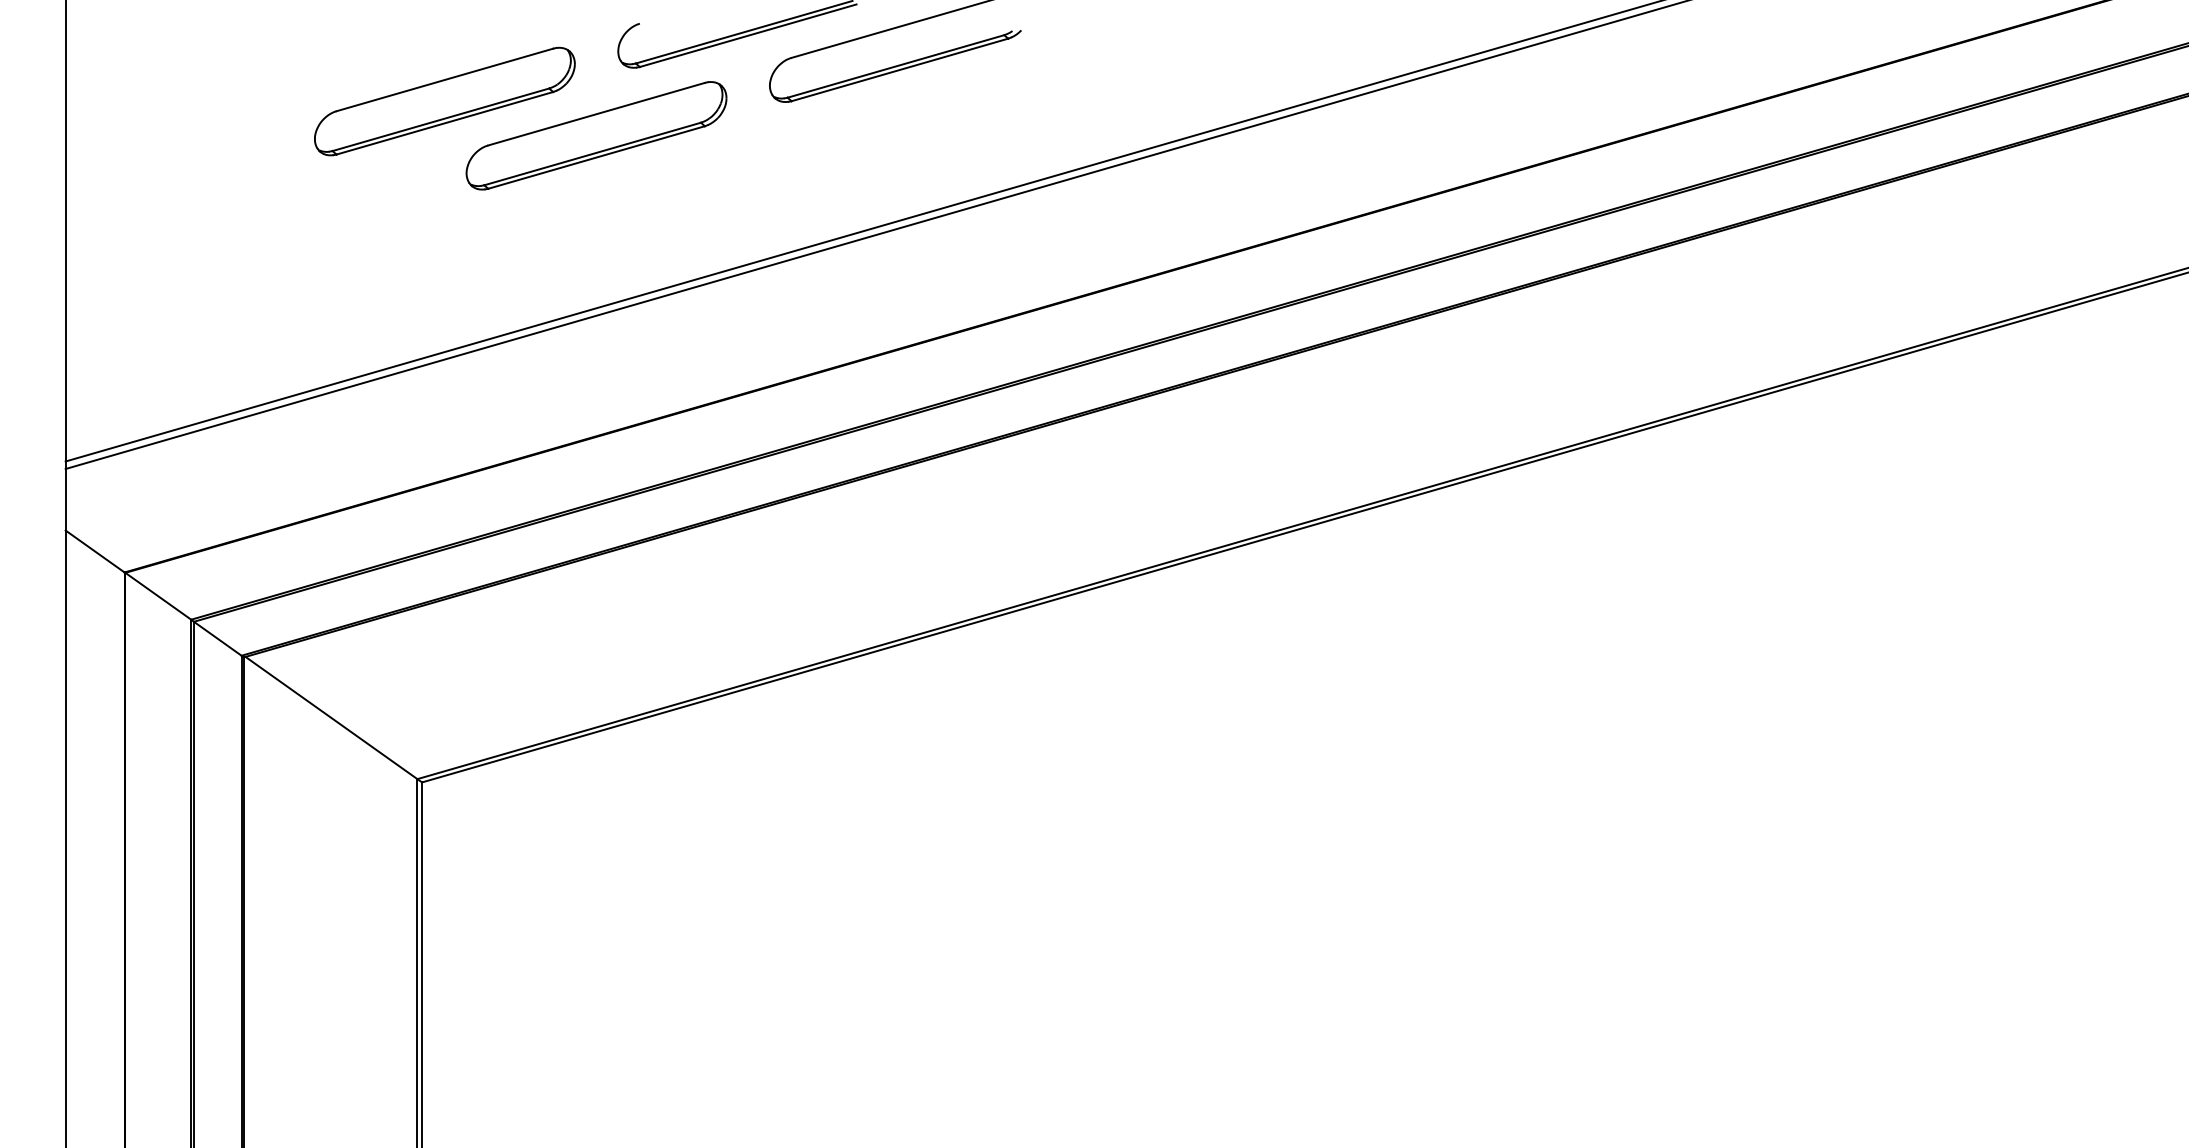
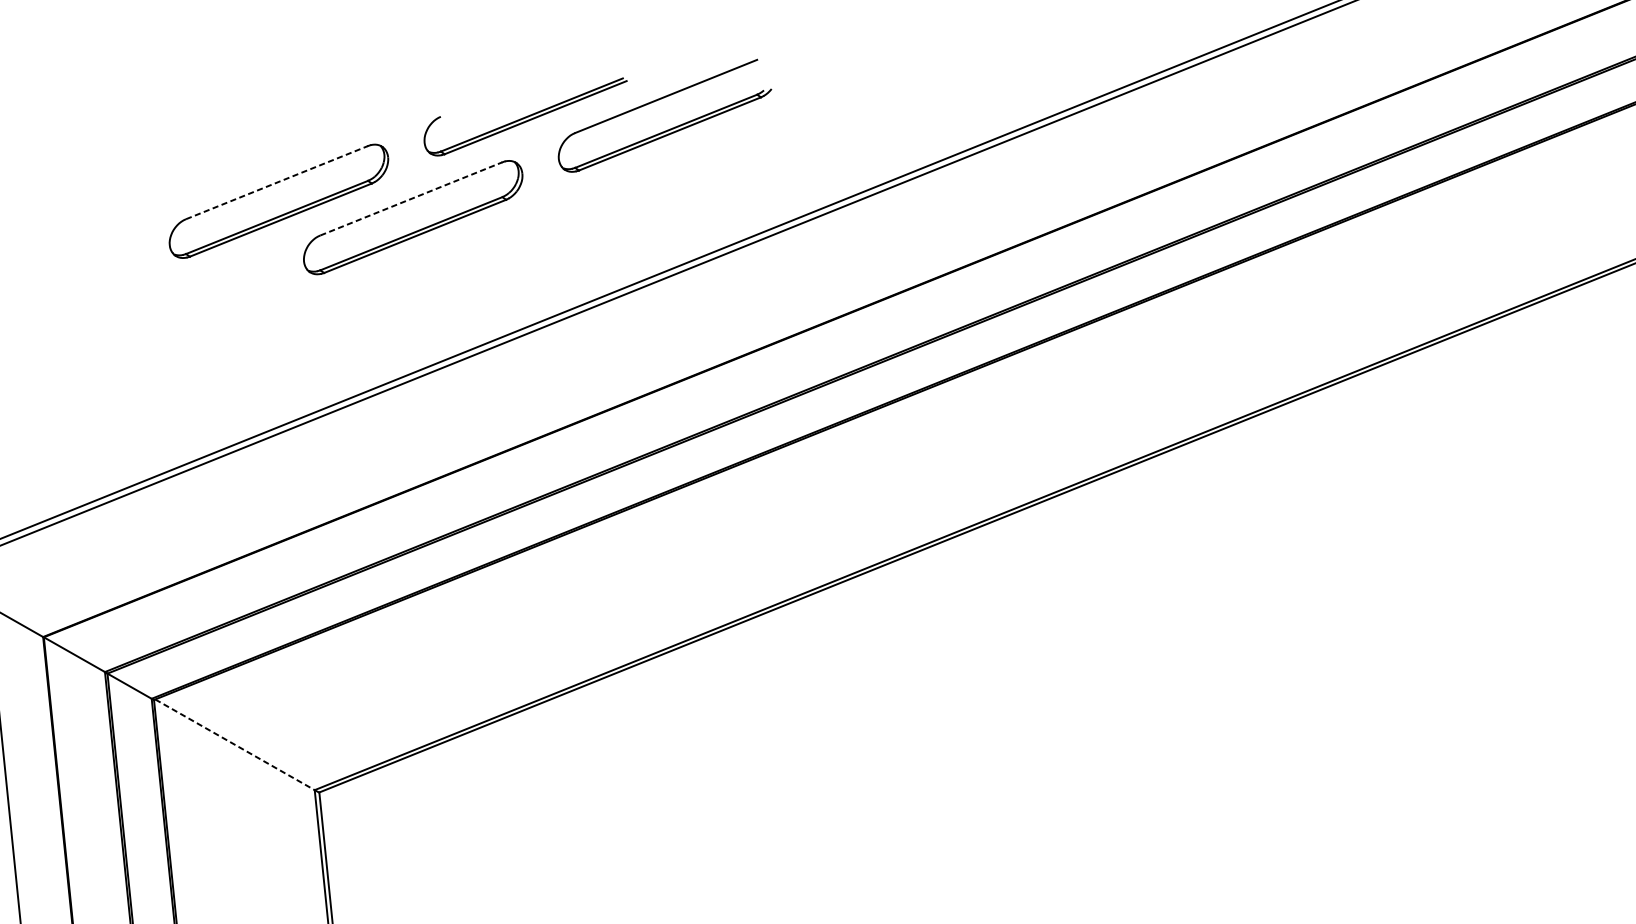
line: (444, 79) -> (276, 182), solid -> dashed
line: (596, 114) -> (411, 199), solid -> dashed
line: (331, 718) -> (235, 745), solid -> dashed

